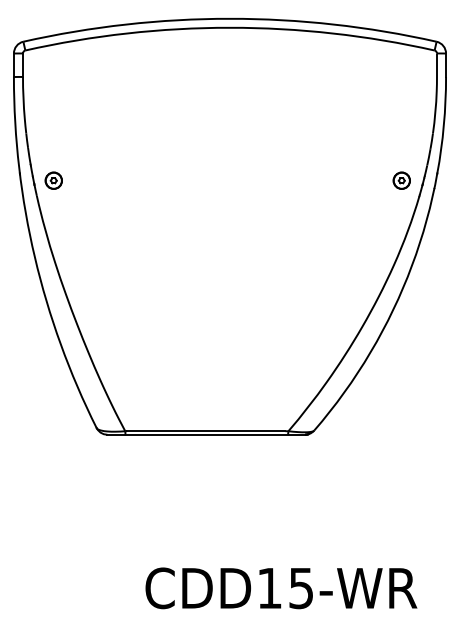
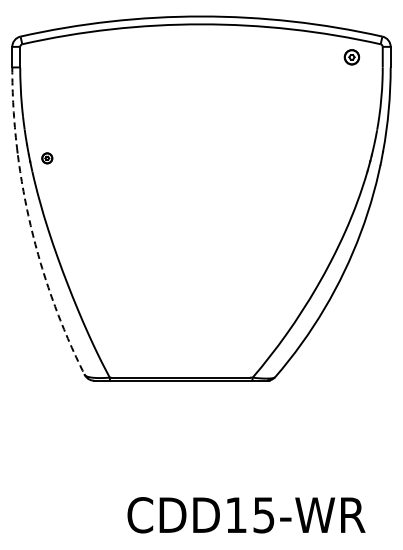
part: (54, 180) -> (47, 158), size x0.7
part: (401, 180) -> (351, 57), moved
arc: (34, 257) -> (30, 225), solid -> dashed

